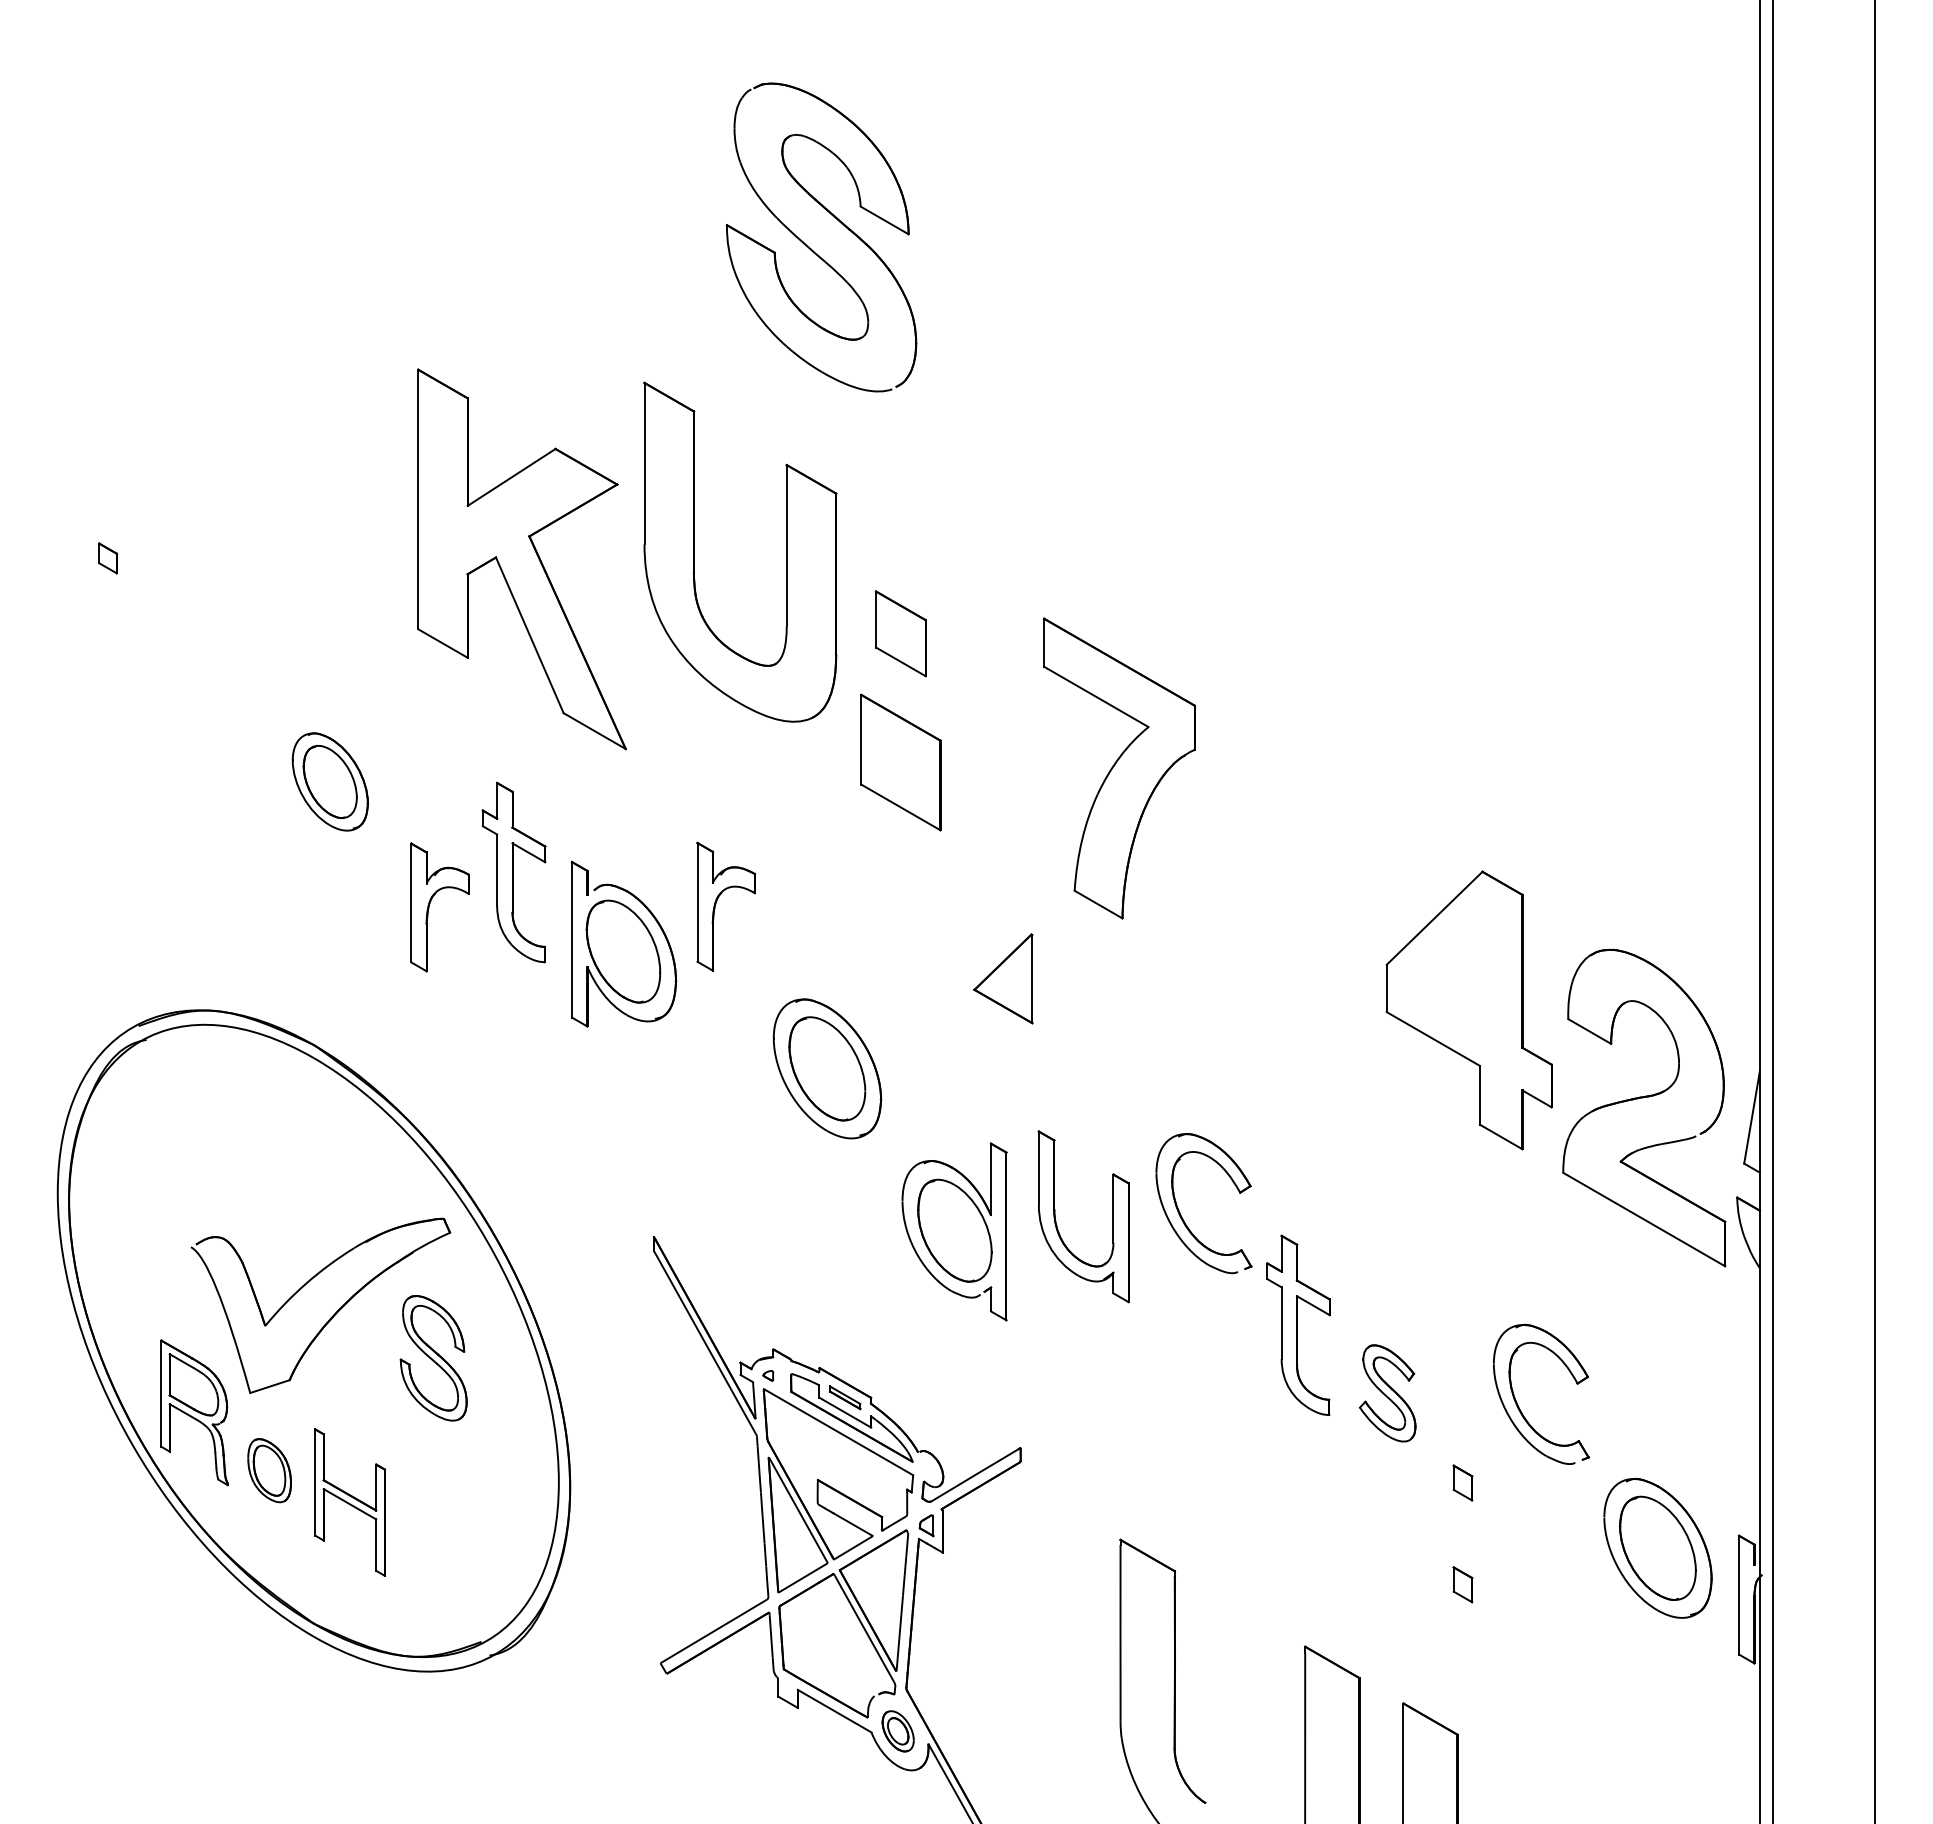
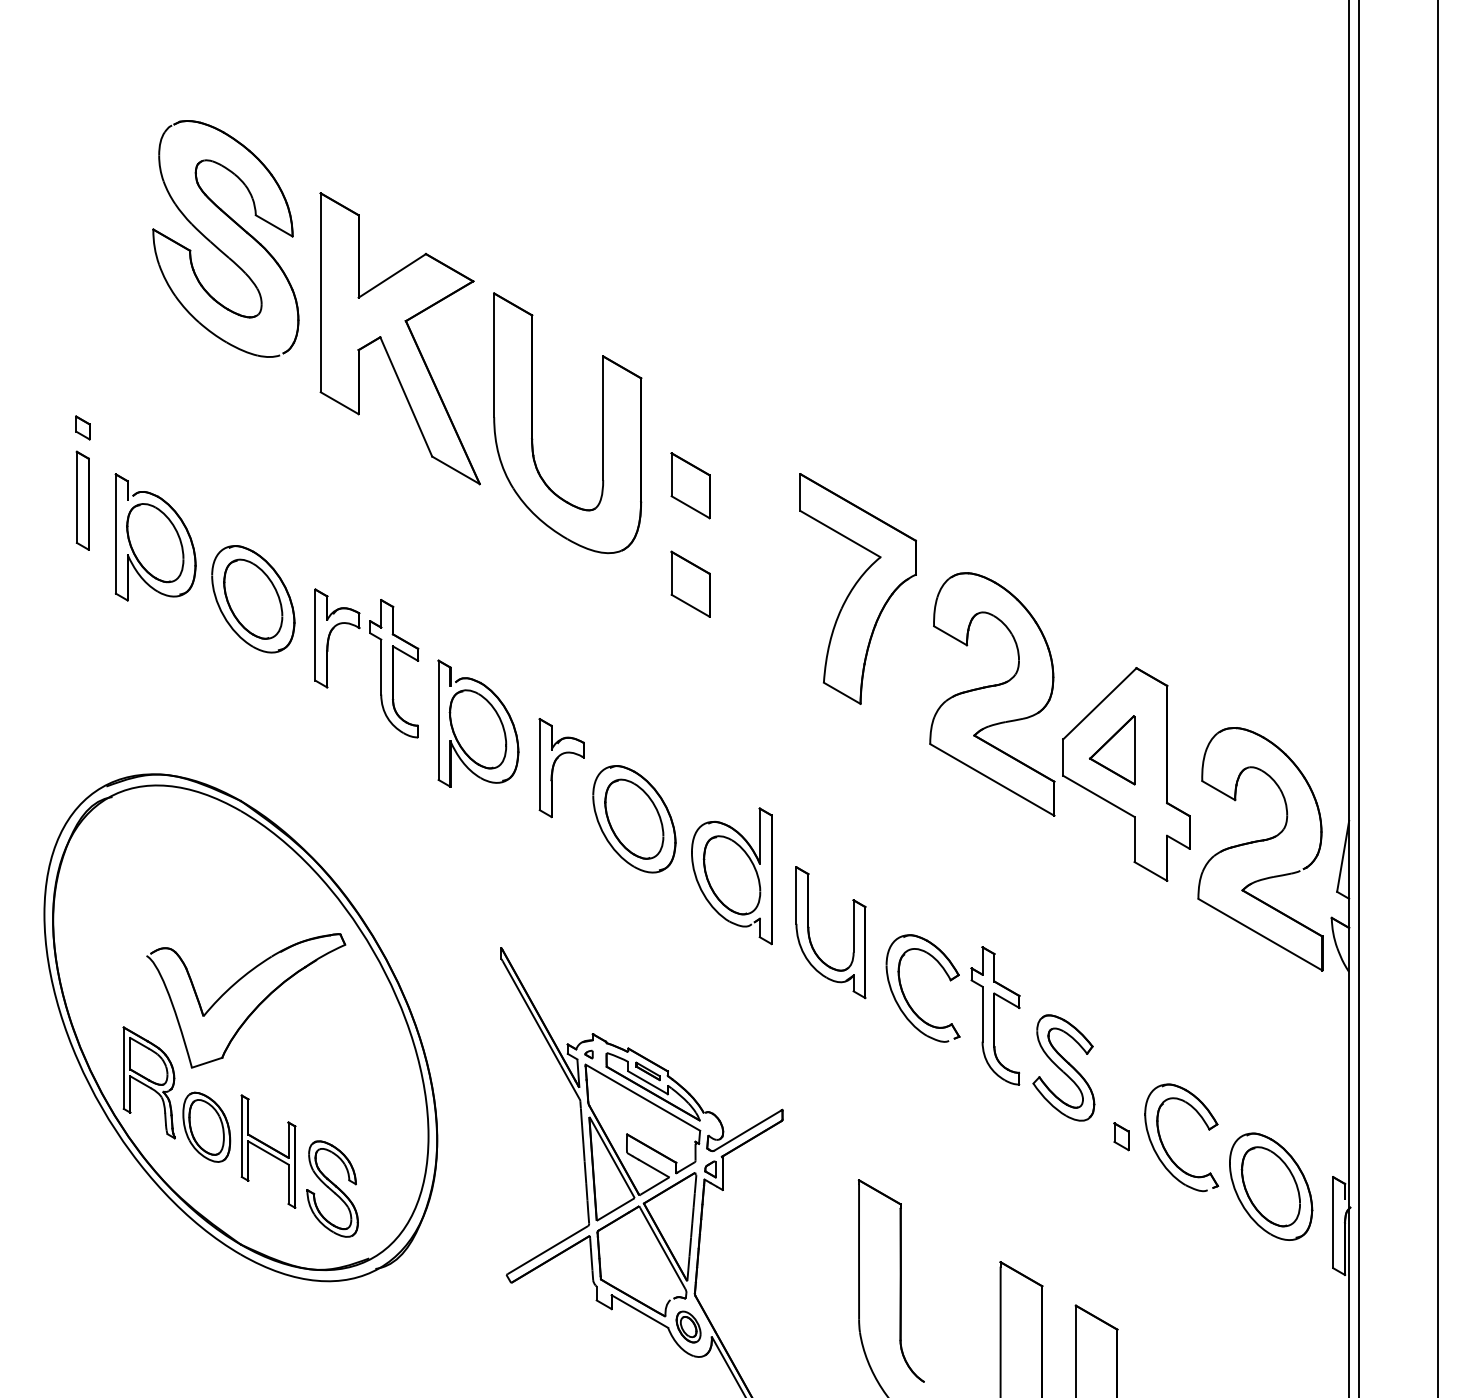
part: (810, 247) -> (217, 246), moved
part: (520, 559) -> (399, 338), moved
part: (107, 653) -> (82, 500), added
part: (202, 701) -> (155, 537), added
part: (900, 761) -> (690, 583), size x0.62
part: (330, 782) -> (253, 599), size x1.43
part: (430, 903) -> (330, 635), moved
part: (716, 904) -> (554, 766), moved
part: (1294, 906) -> (992, 694), added
part: (1002, 979) -> (1111, 750), moved
part: (1181, 1212) -> (905, 995), moved
part: (954, 1232) -> (731, 876), moved
part: (433, 1357) -> (332, 1188), moved
part: (1387, 1392) -> (1063, 1067), size x1.43
part: (1517, 1401) -> (1163, 1143), moved
part: (269, 1469) -> (206, 1126), size x1.43
part: (1462, 1584) -> (1121, 1214), removed

